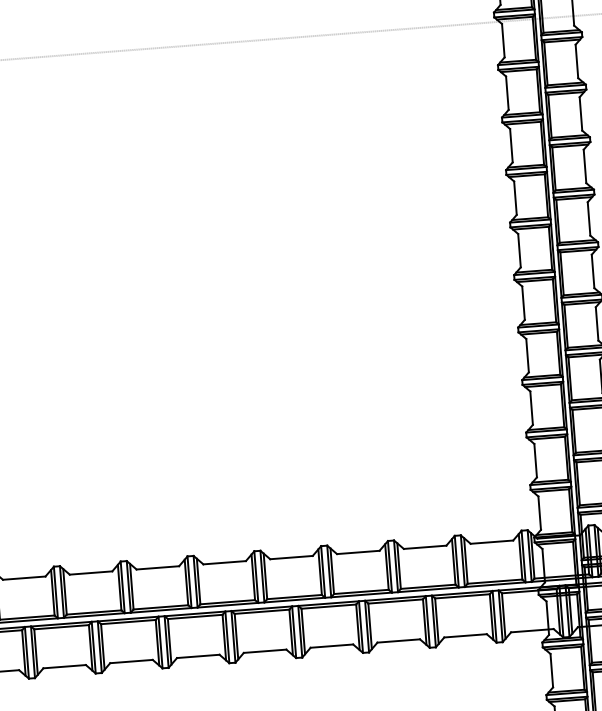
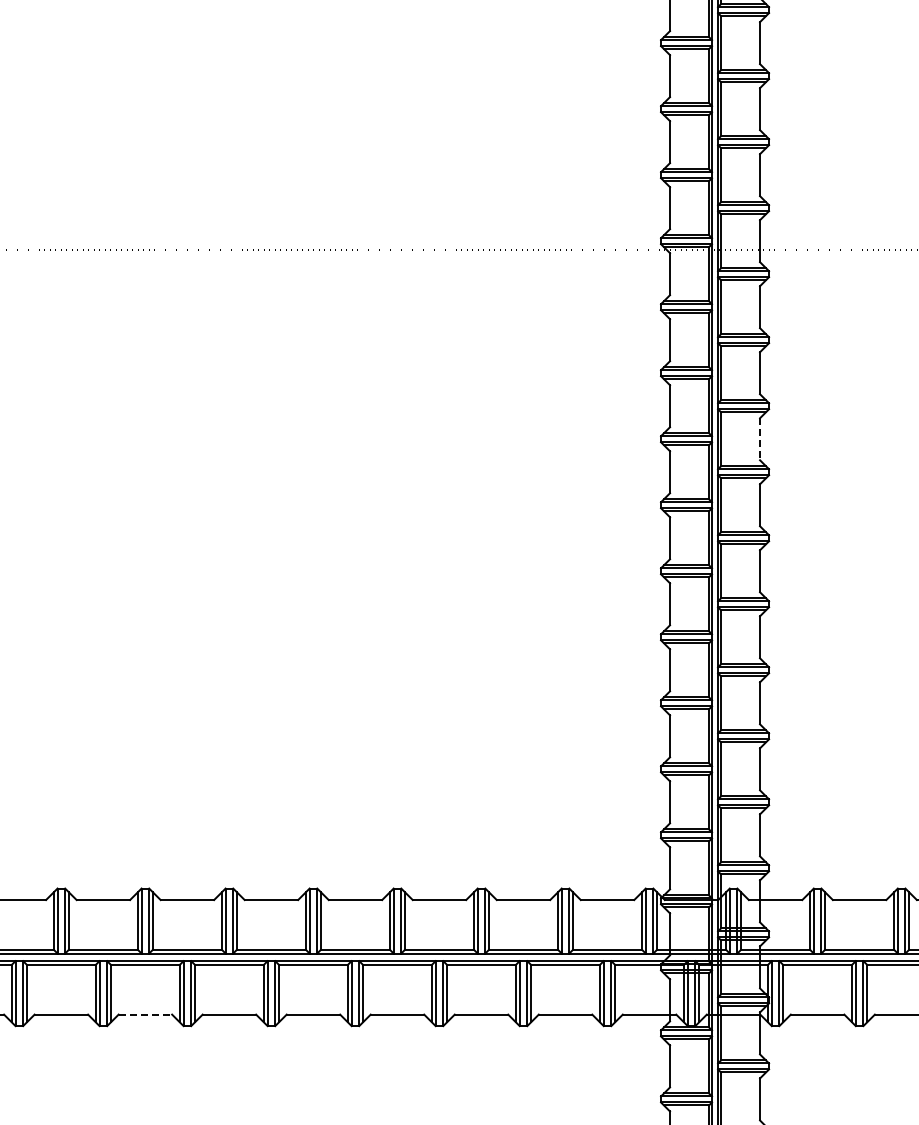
line: (585, 166) -> (760, 439), solid -> dashed
line: (131, 661) -> (145, 1014), solid -> dashed

